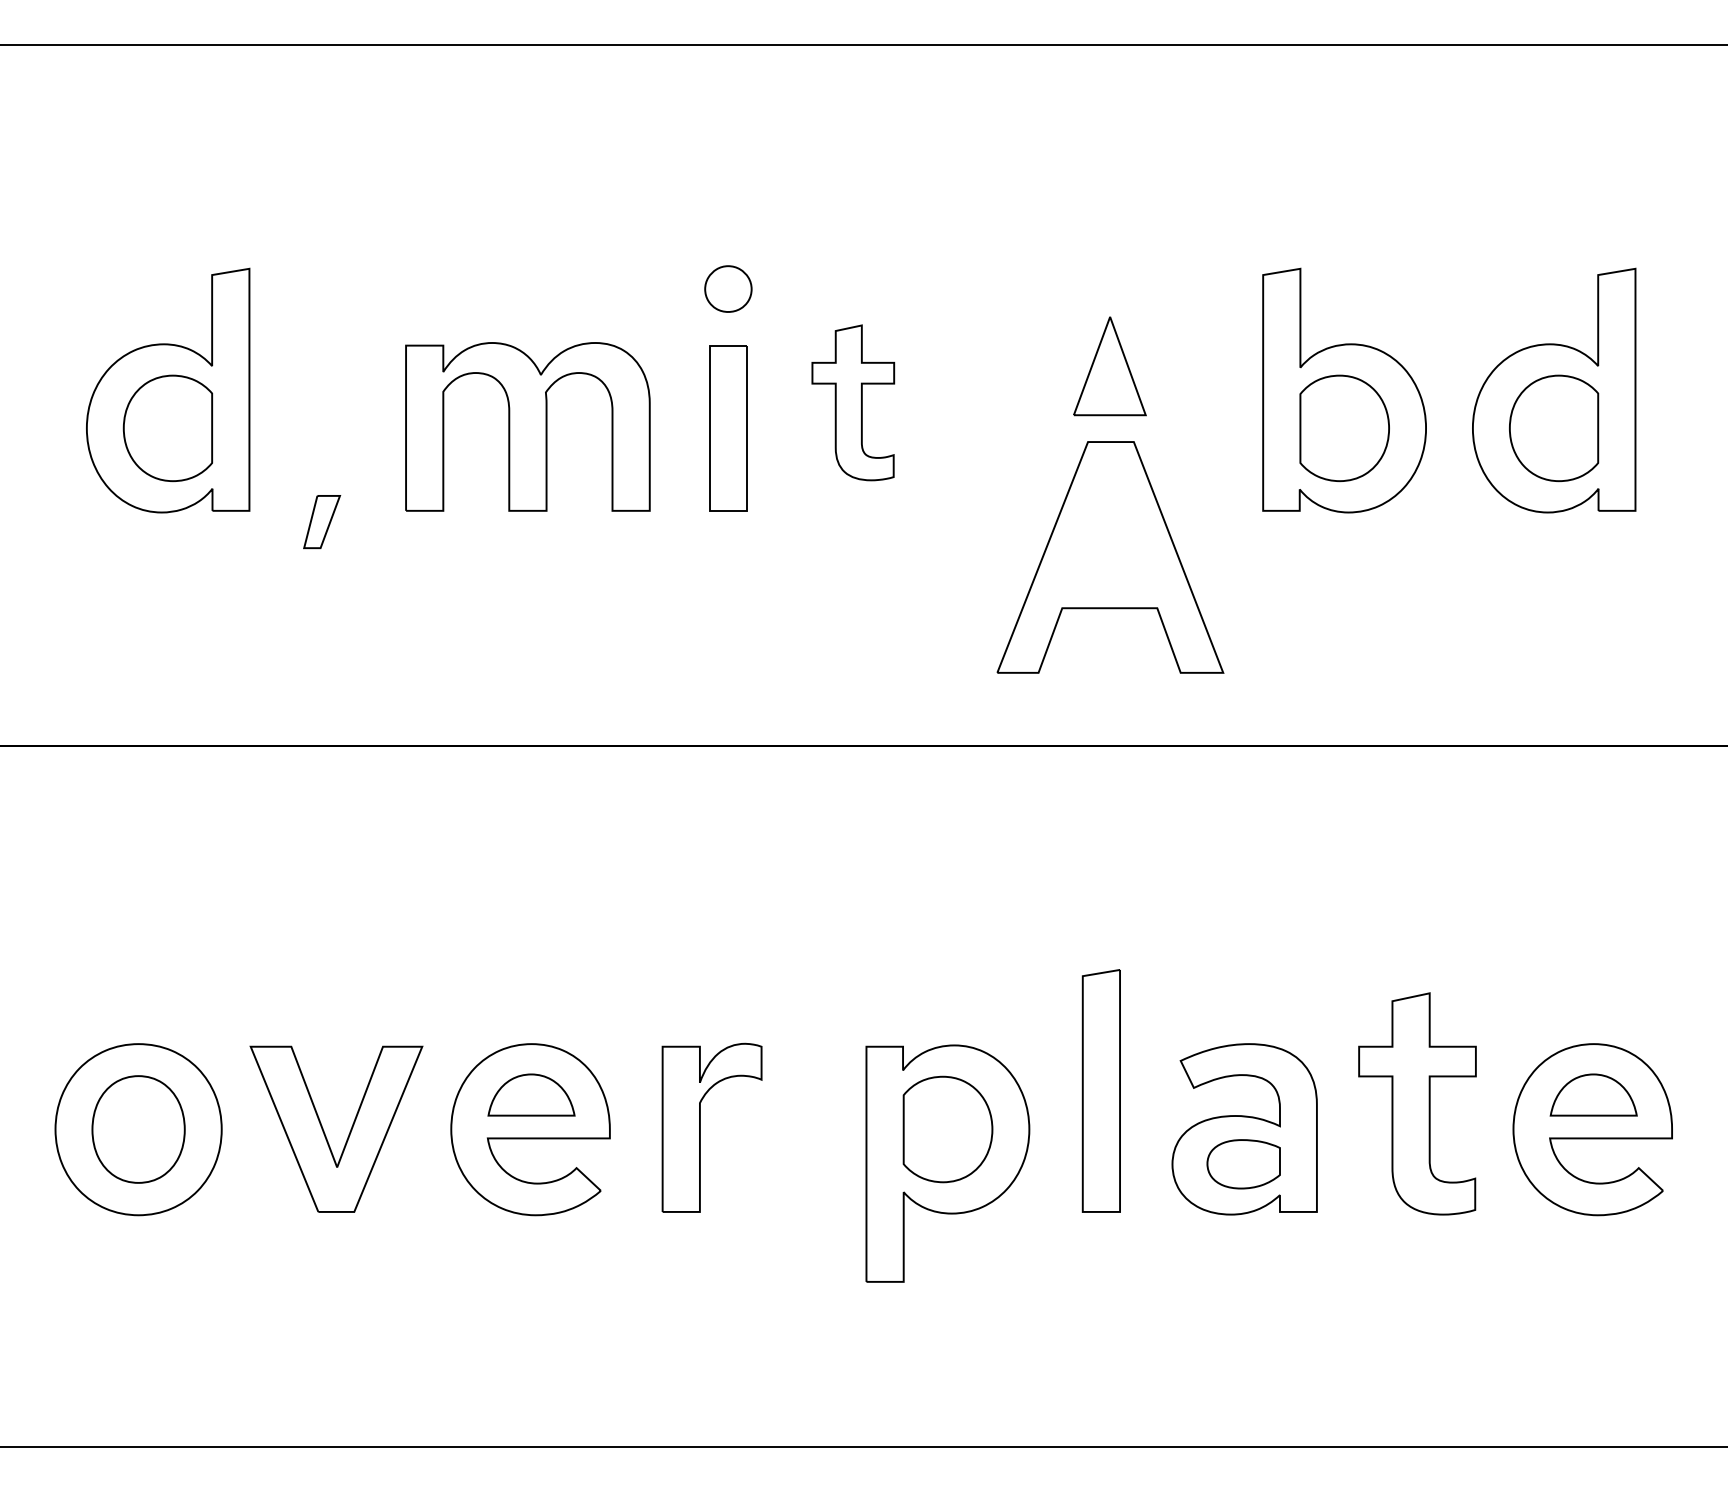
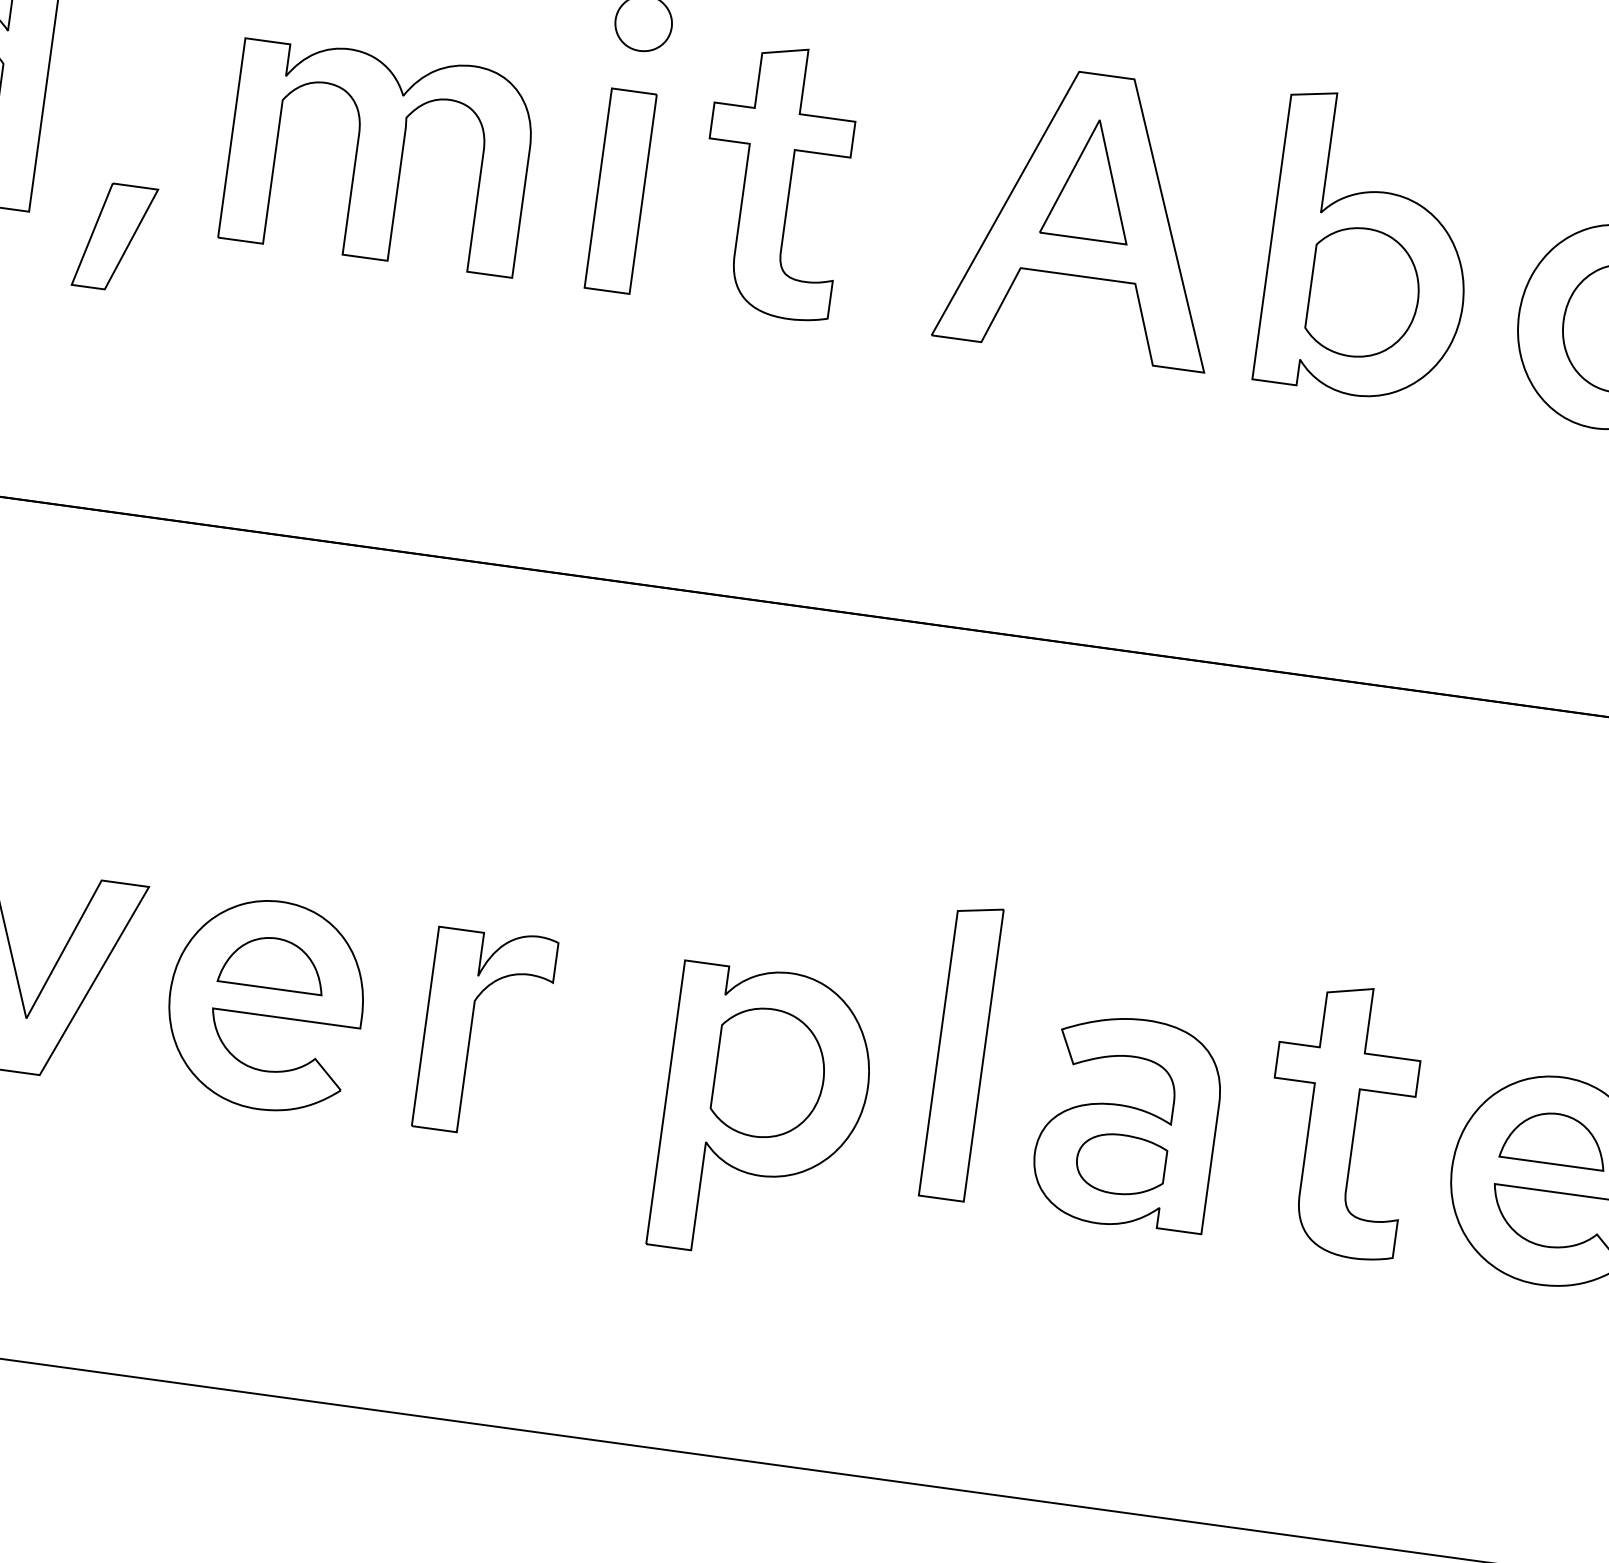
part: (853, 402) -> (775, 180), size x1.43
part: (321, 521) -> (114, 236), size x1.67
part: (1110, 557) -> (1087, 214), moved

